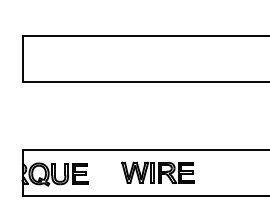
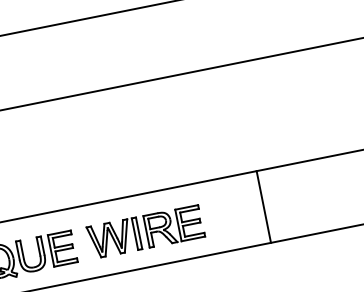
part: (157, 172) -> (144, 231), moved
line: (208, 172) -> (263, 206), added

